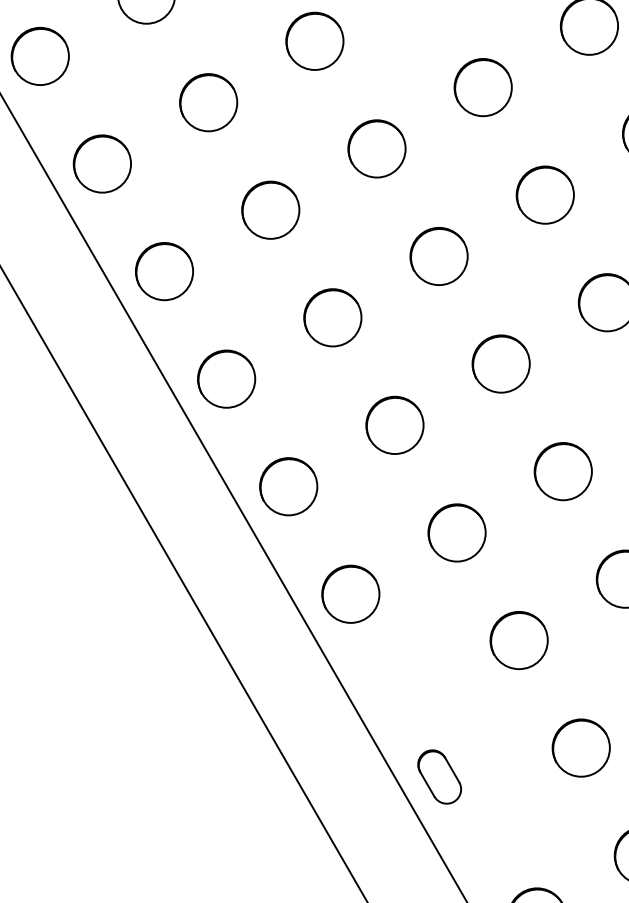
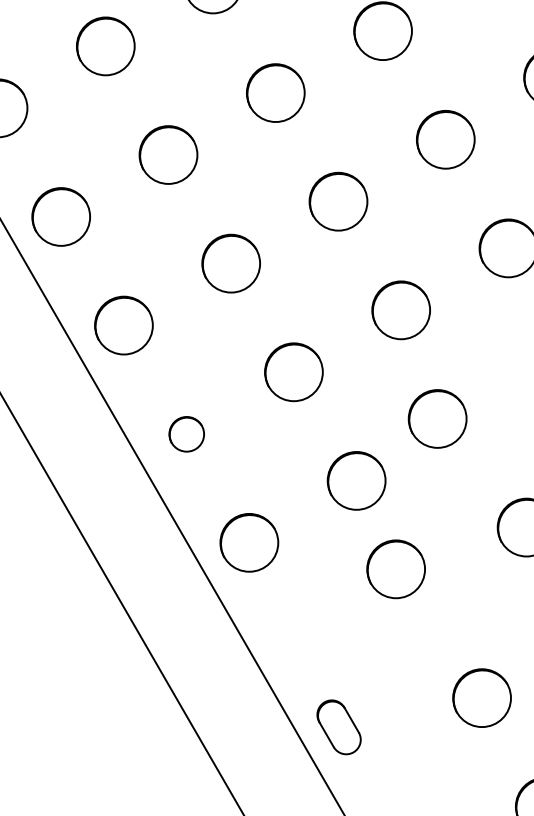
circle: (562, 471) -> (436, 418), moved
circle: (288, 486) -> (186, 433), size x0.6
circle: (518, 640) -> (395, 569), moved

